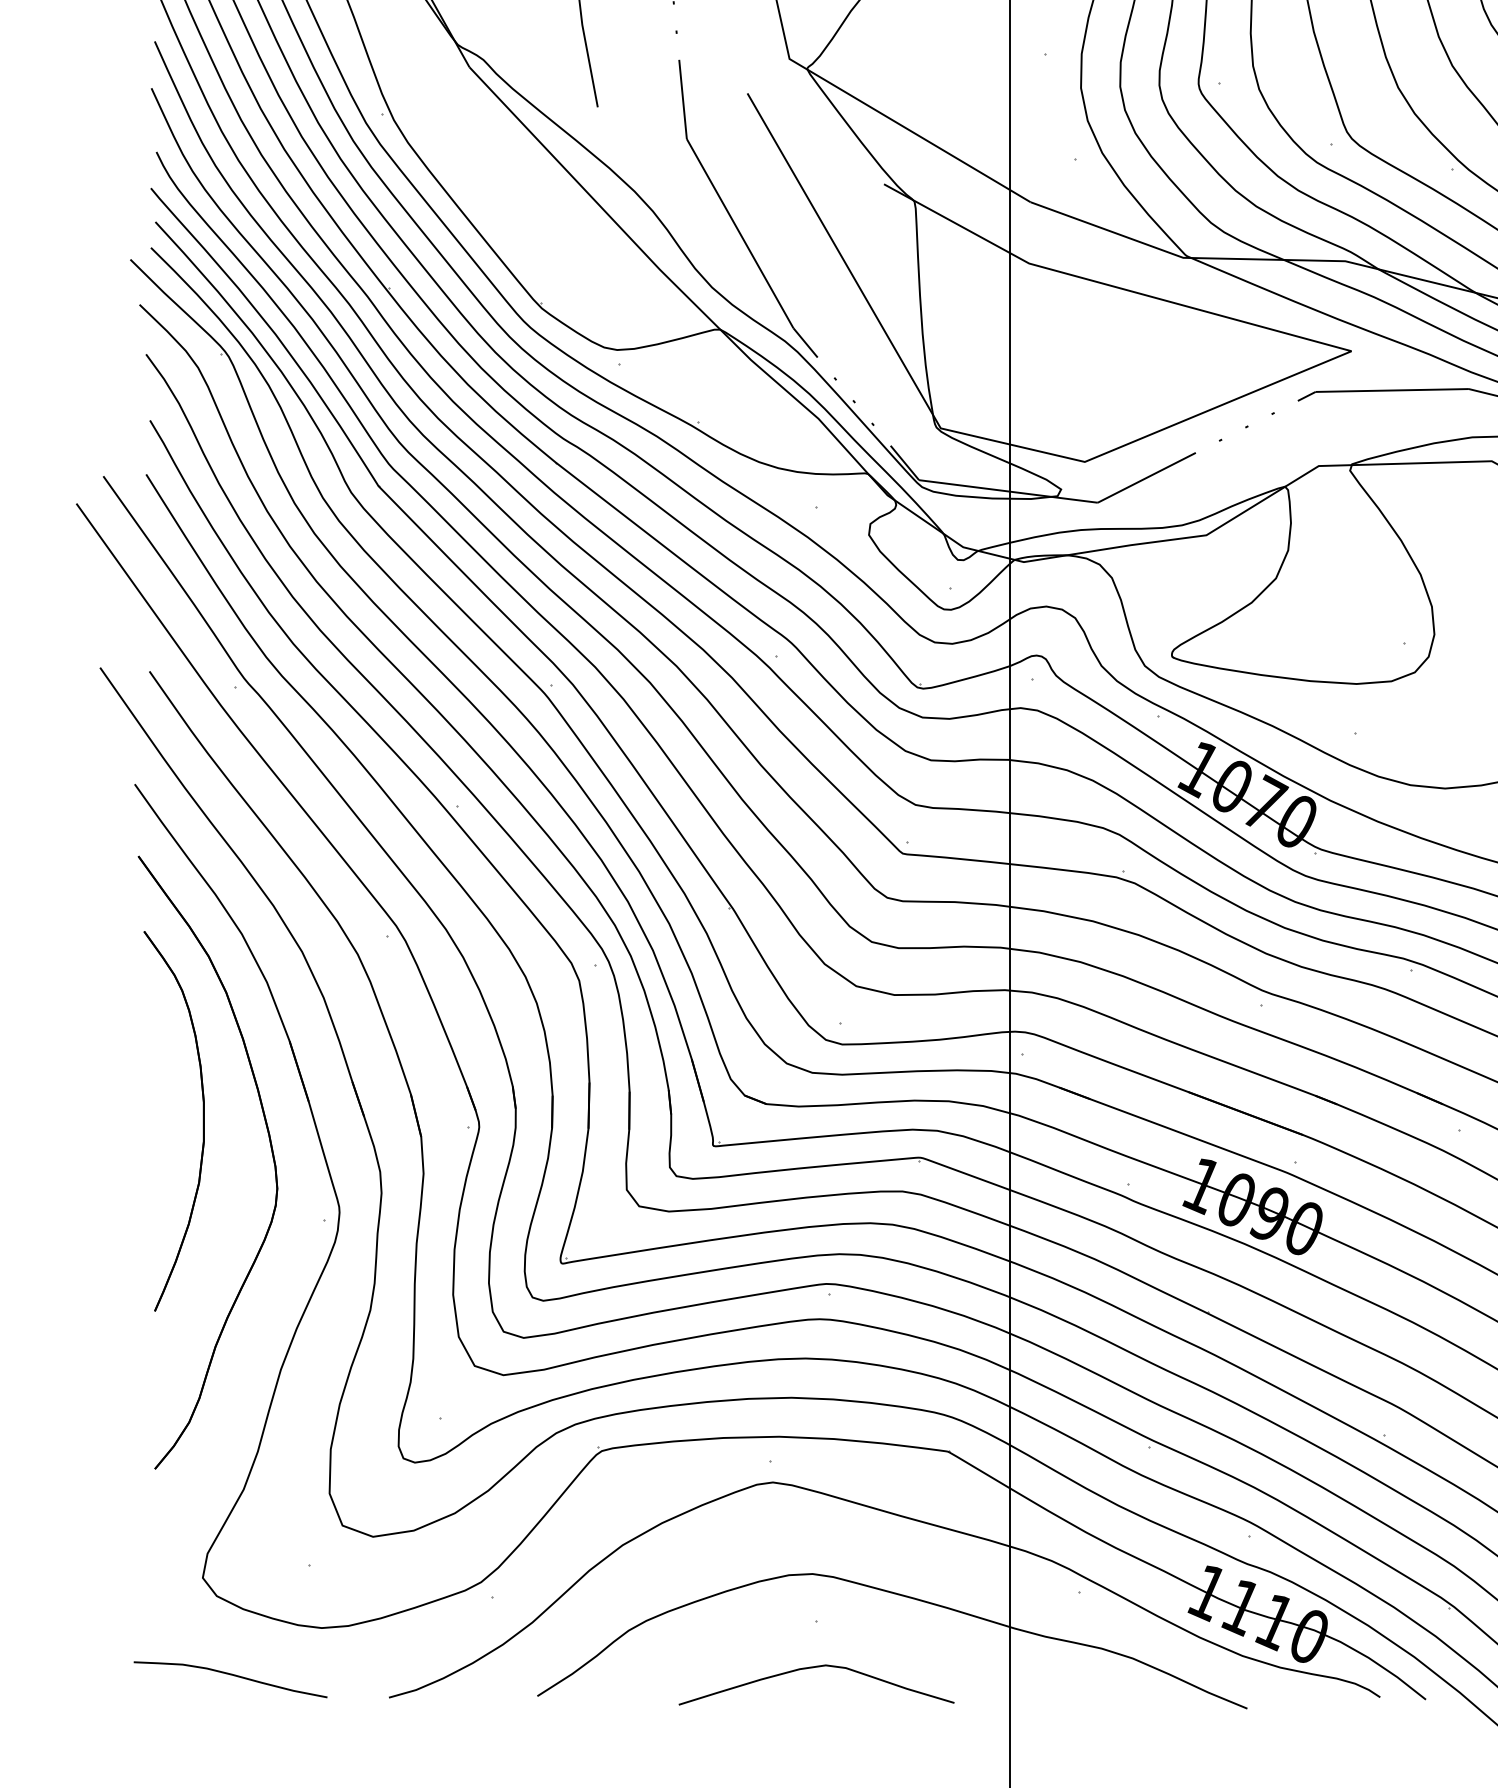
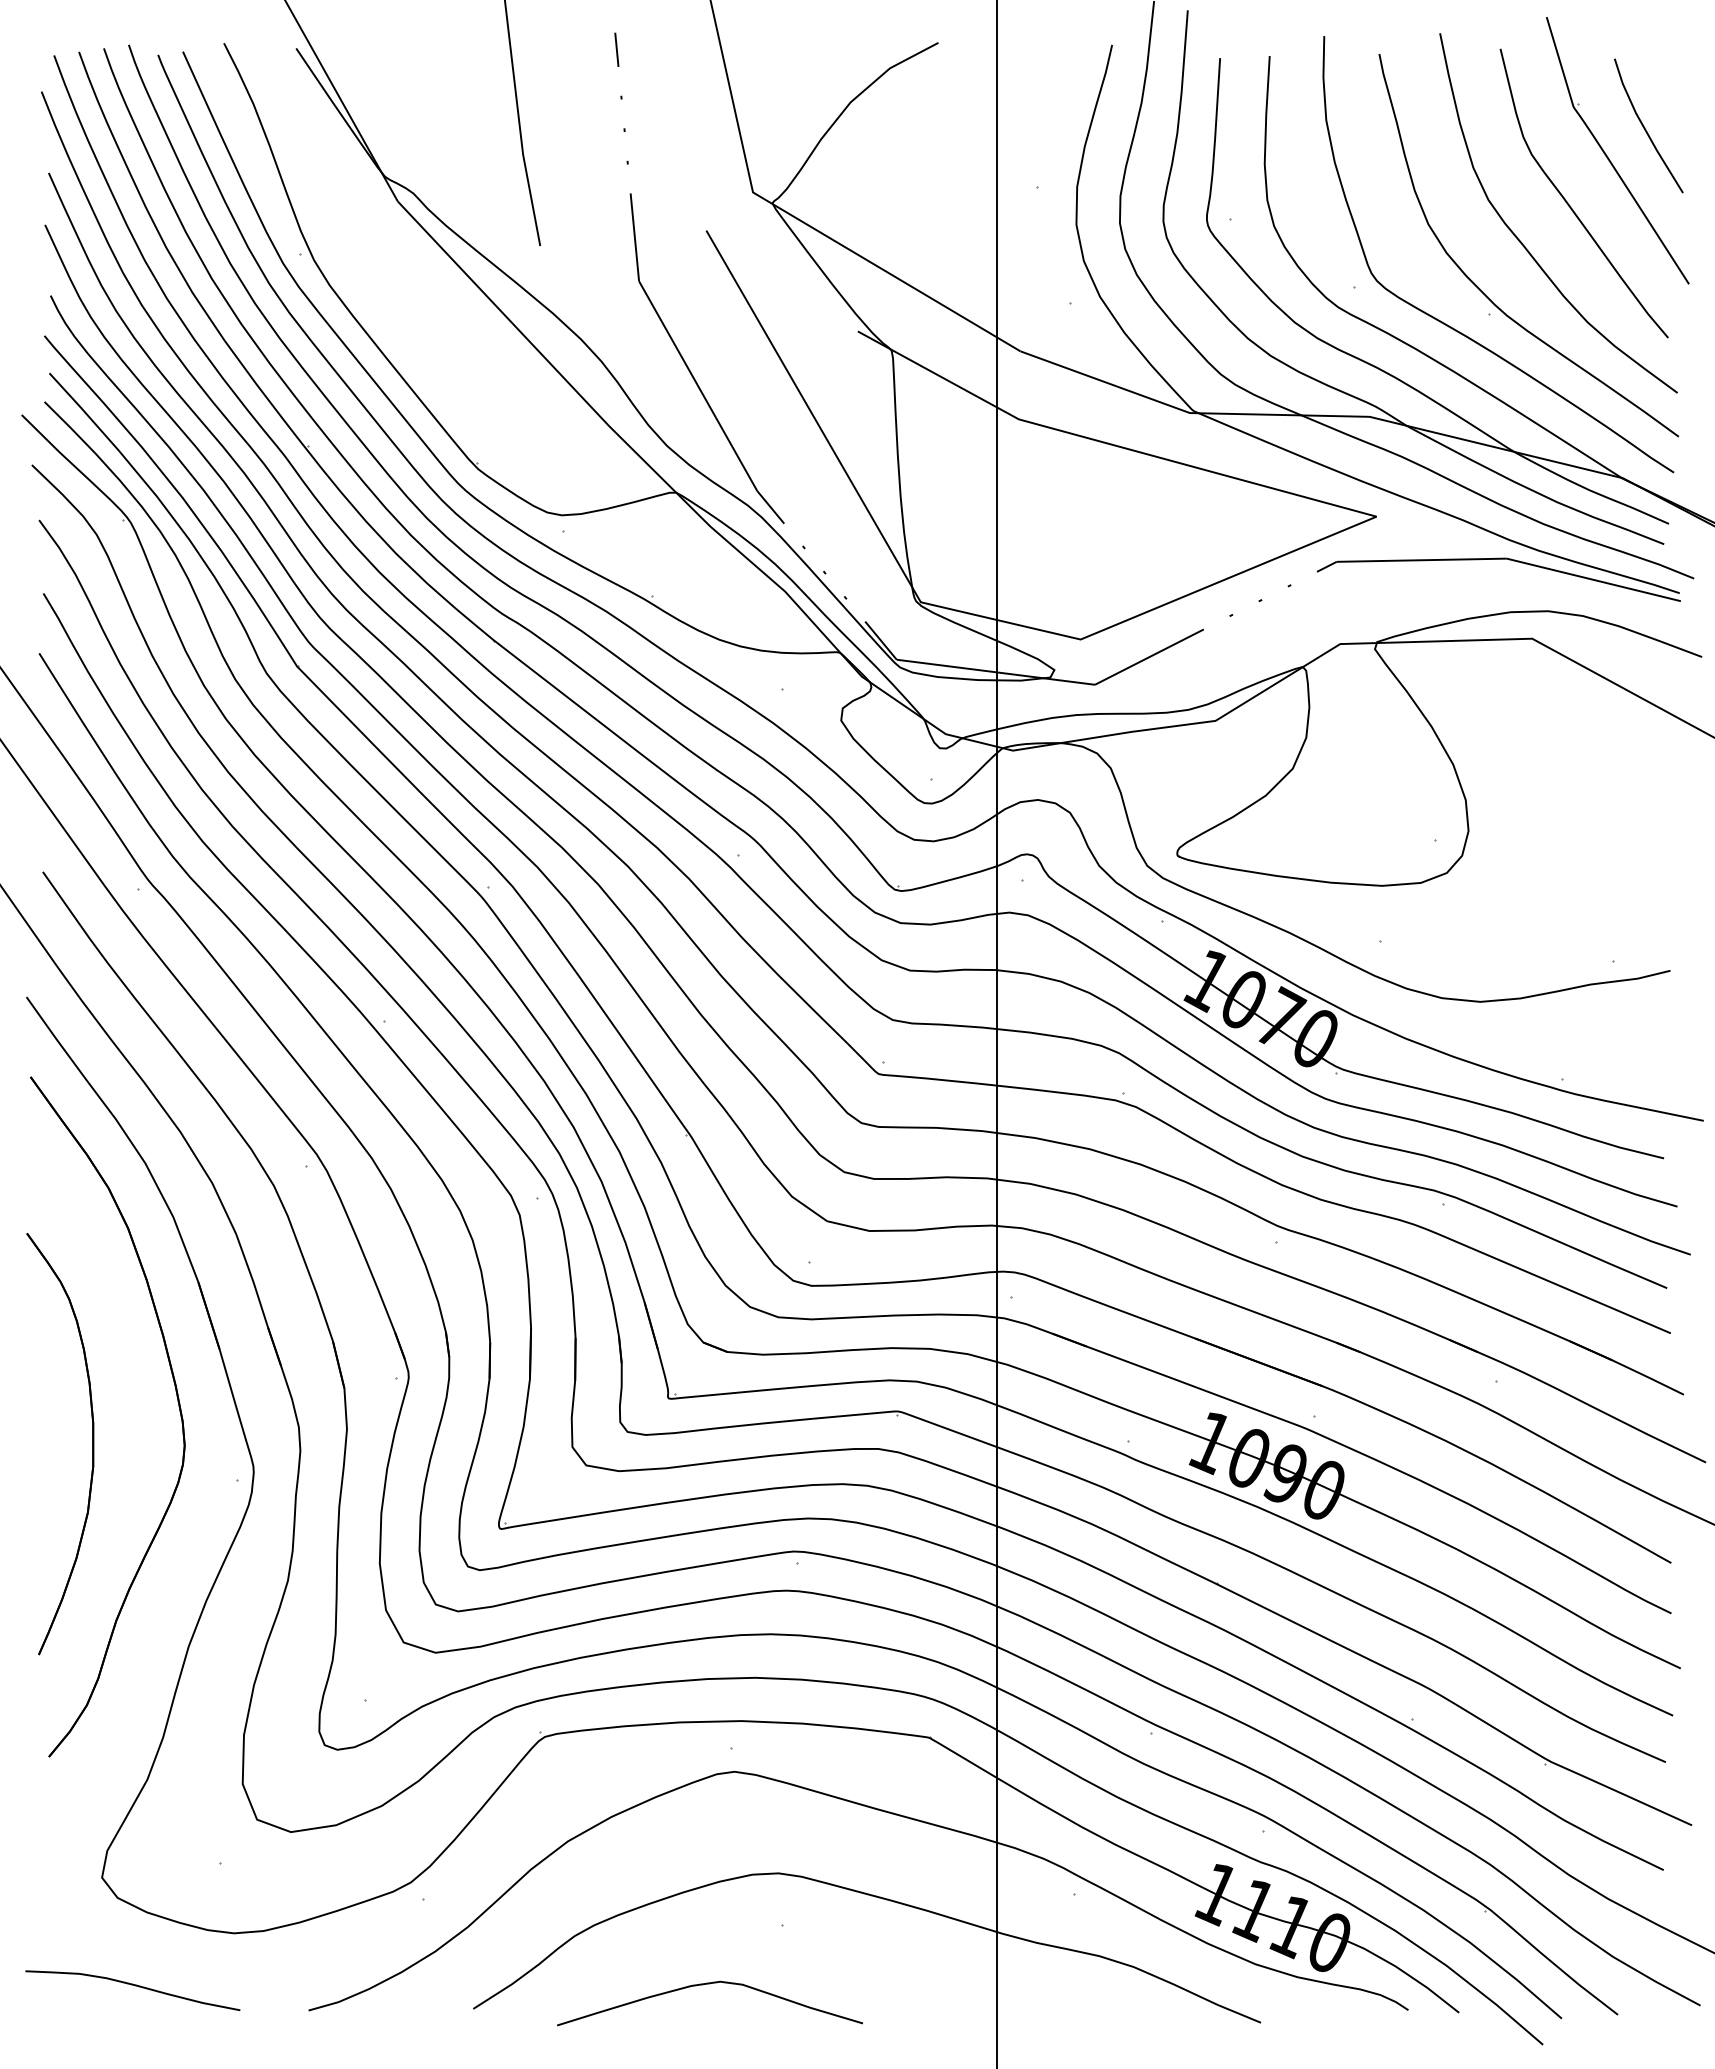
part: (203, 1121) -> (92, 1444), moved
curve: (817, 1667) -> (710, 1984), moved

